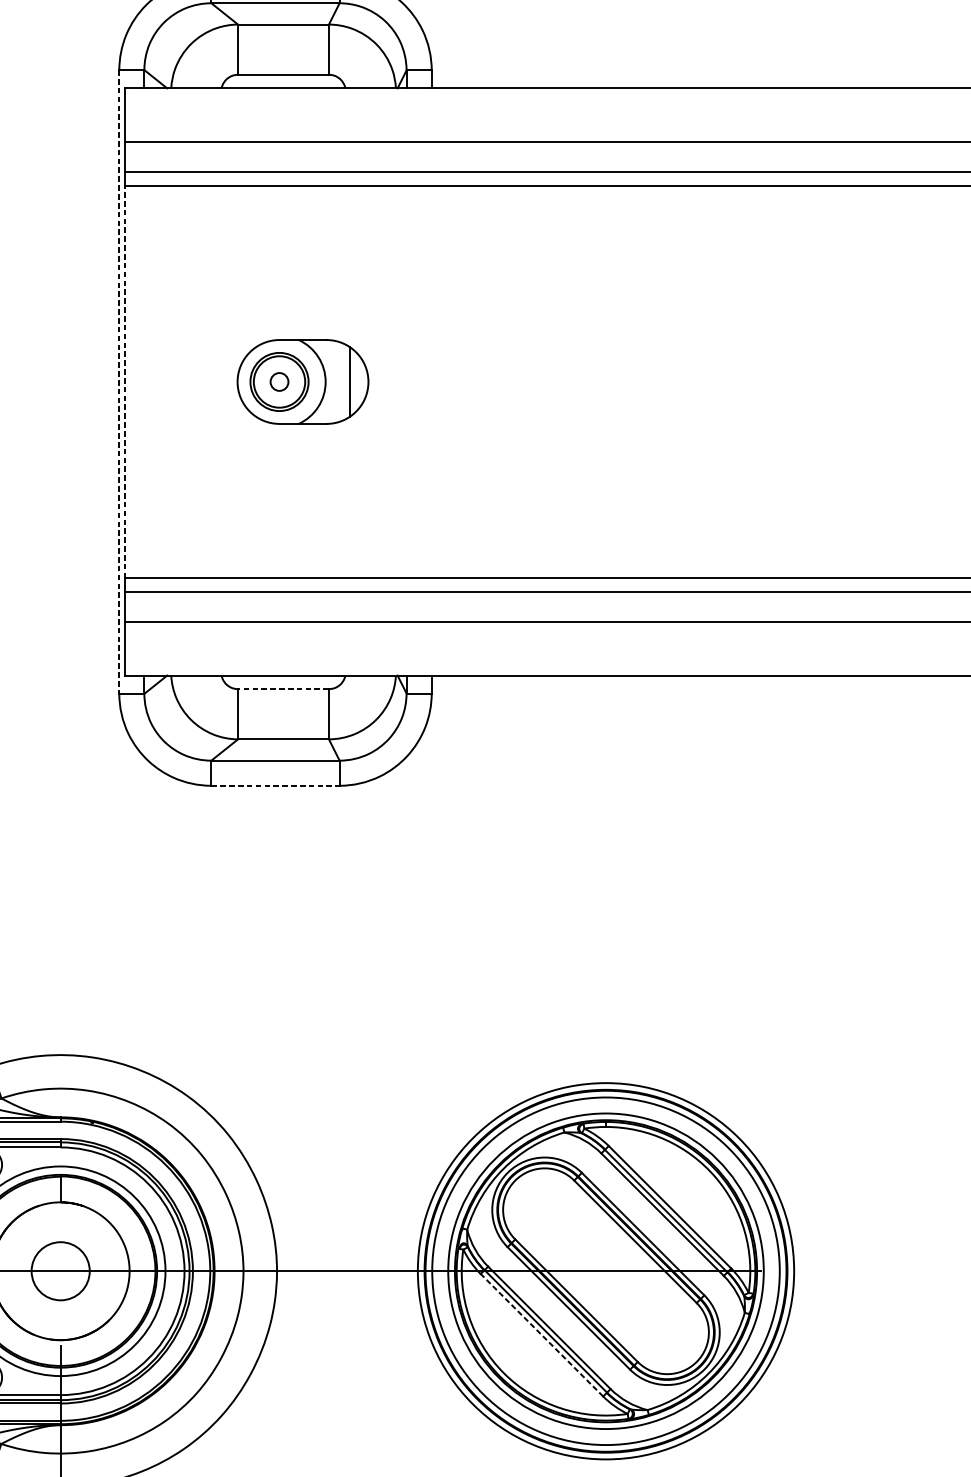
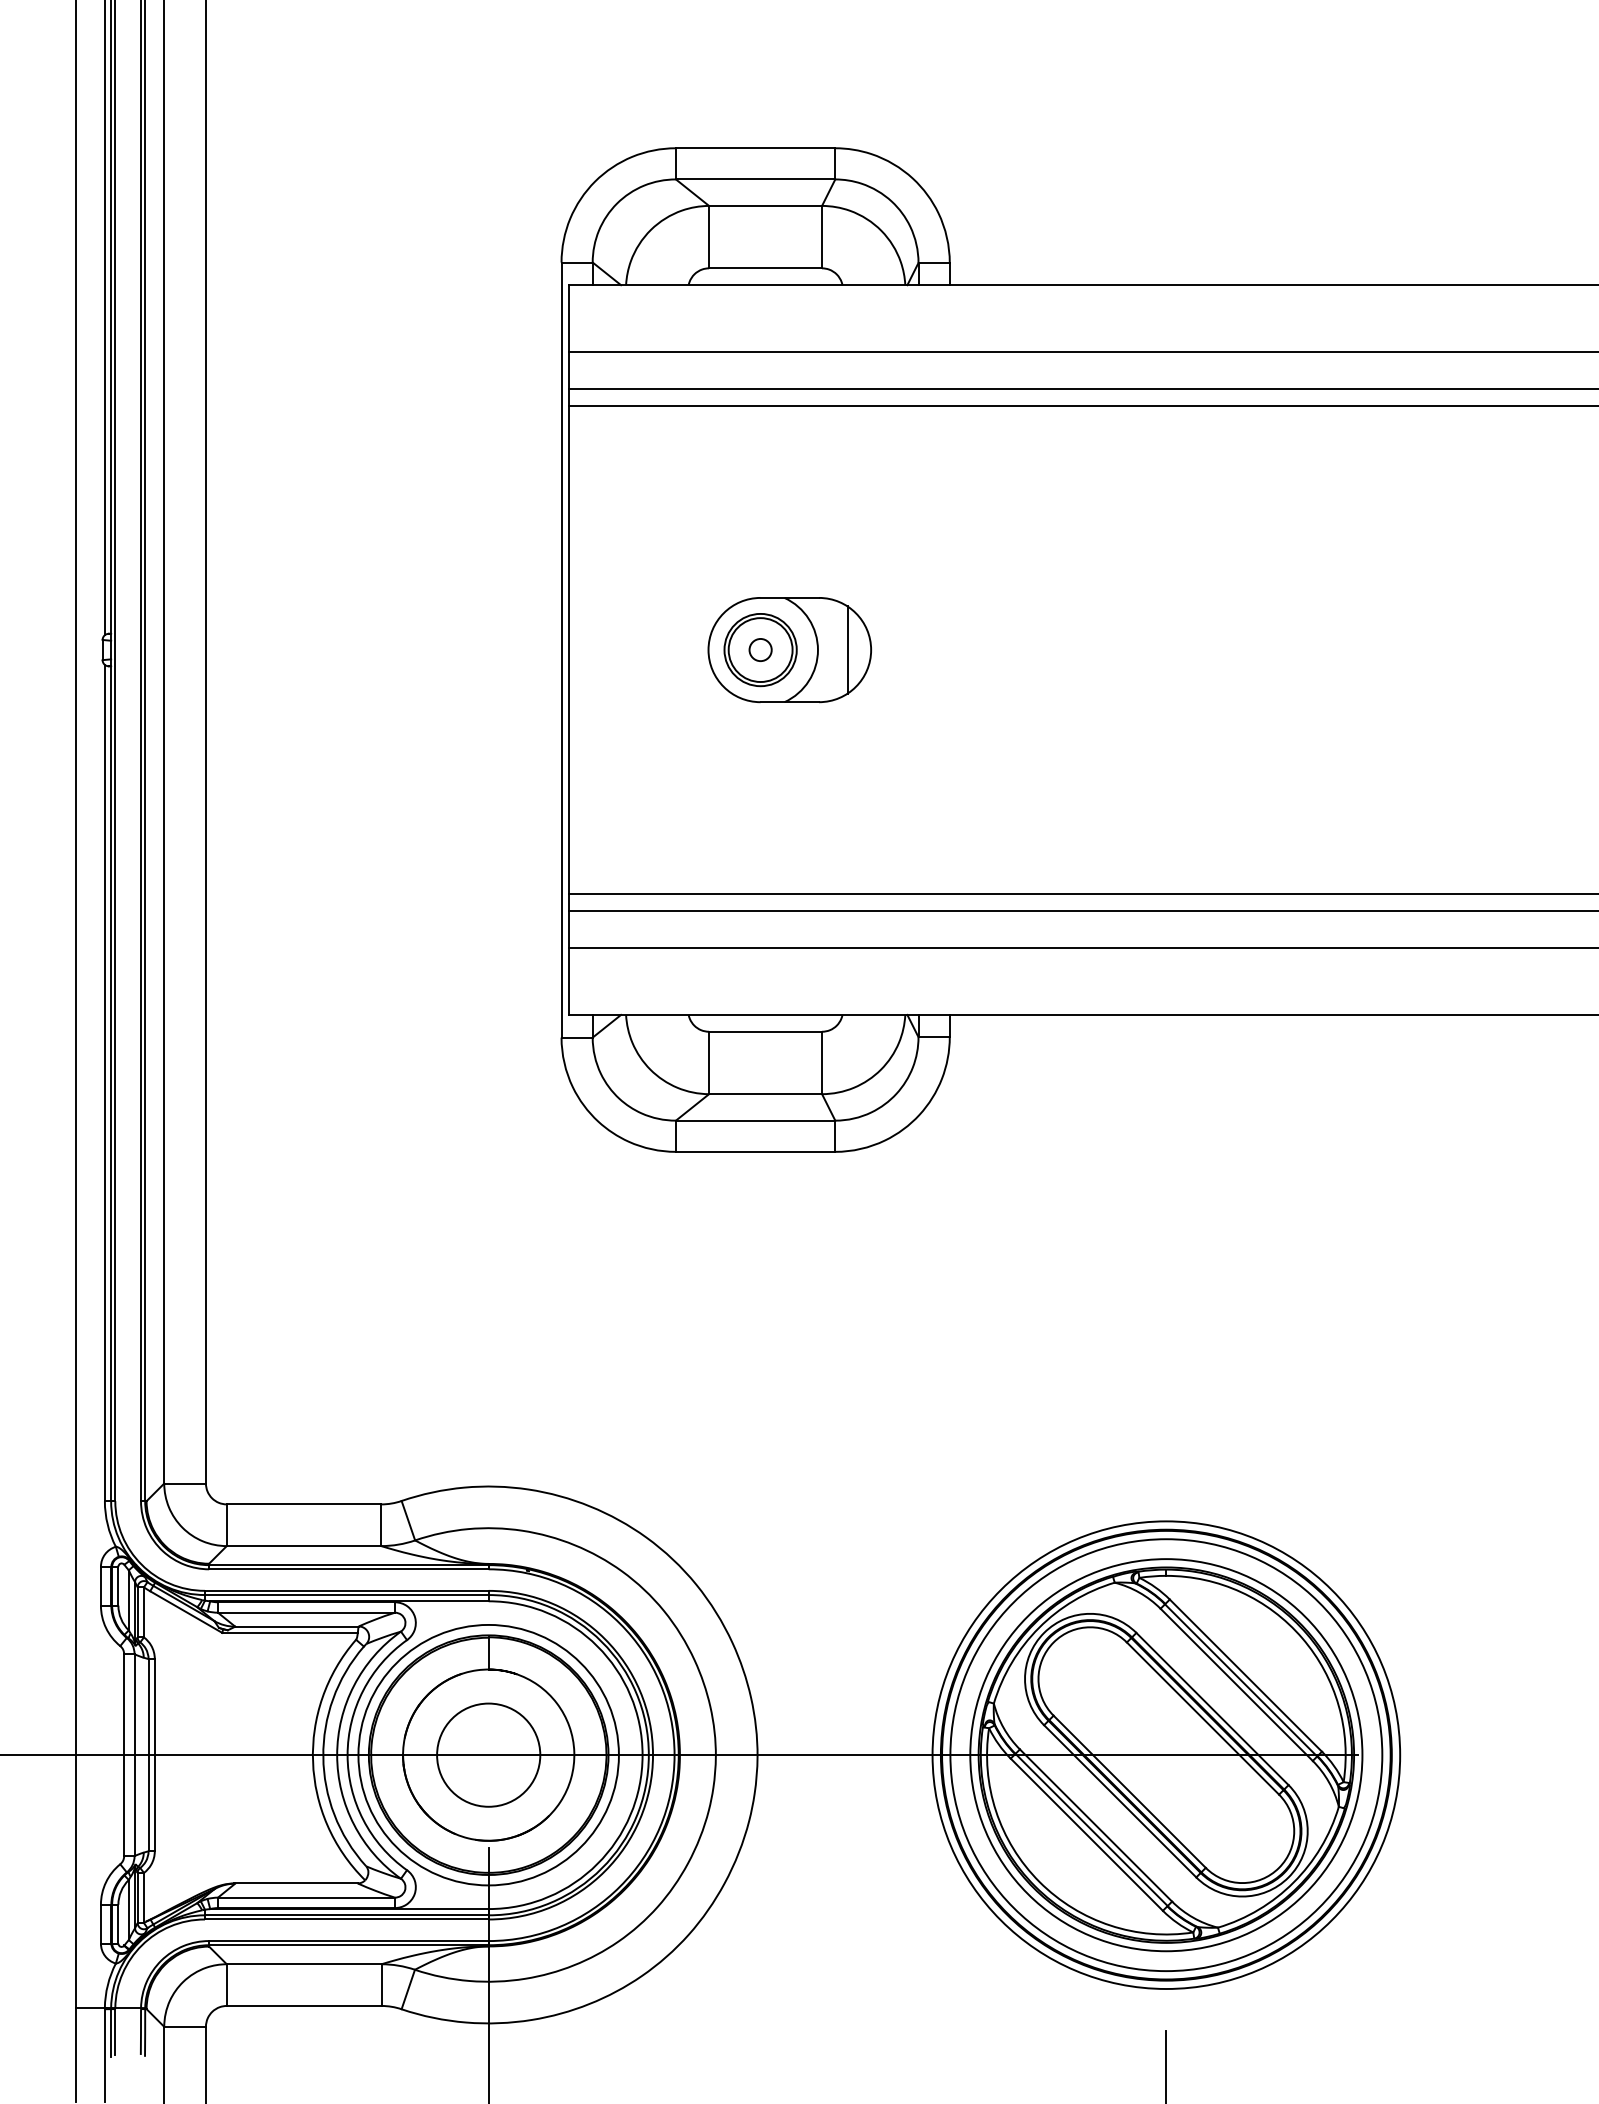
line: (119, 382) -> (561, 650), dashed -> solid
line: (124, 382) -> (568, 650), dashed -> solid
line: (283, 688) -> (765, 1031), dashed -> solid
line: (275, 785) -> (755, 1151), dashed -> solid
circle: (60, 1270) -> (488, 1754), size x1.43
line: (541, 1335) -> (1086, 1834), dashed -> solid

